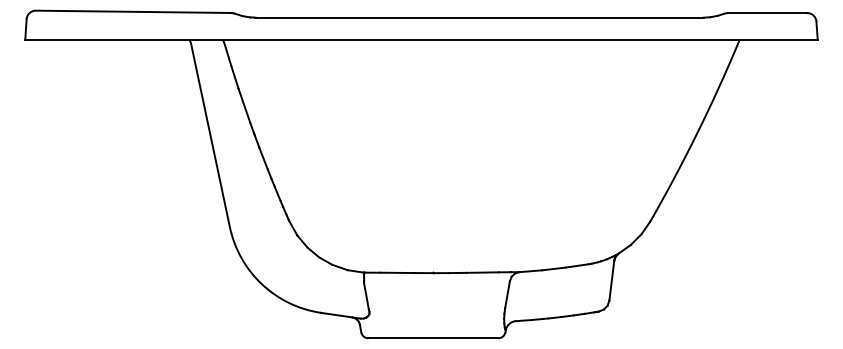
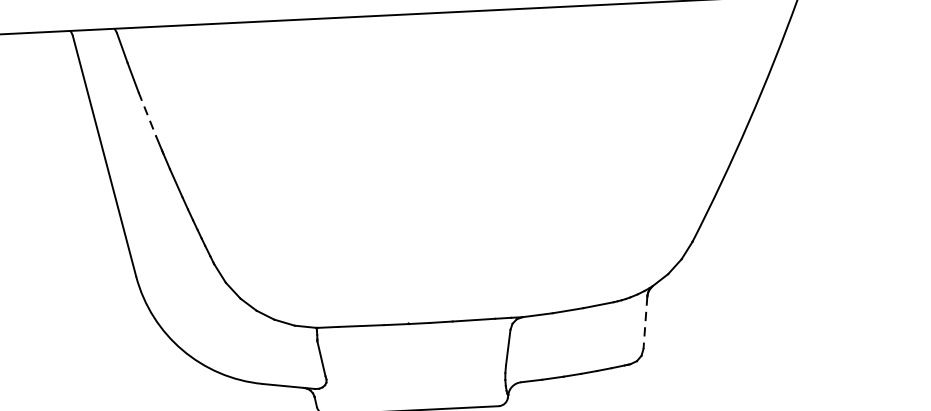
line: (244, 106) -> (147, 115), solid -> dashed
line: (611, 280) -> (645, 322), solid -> dashed

